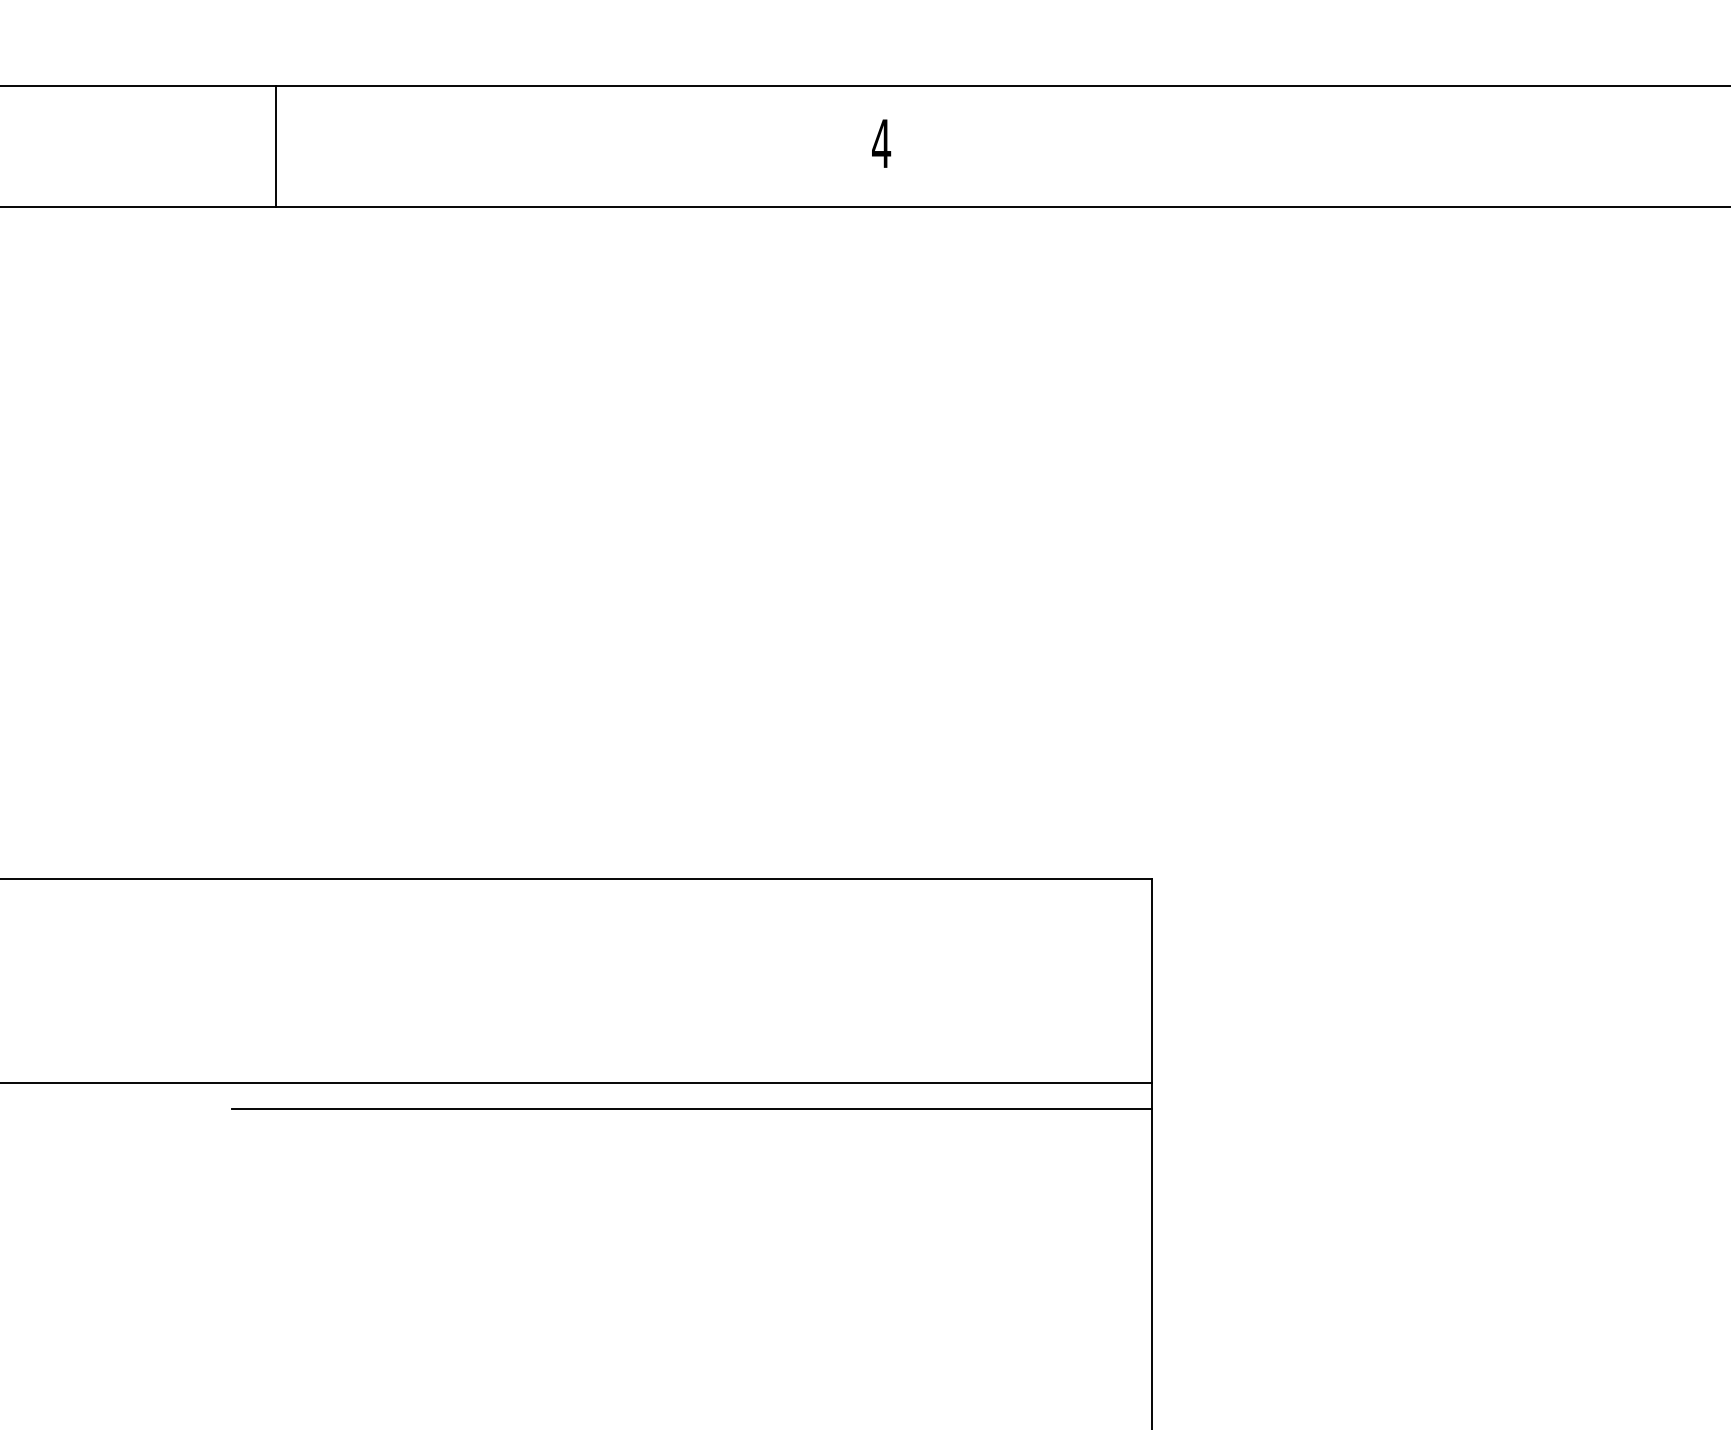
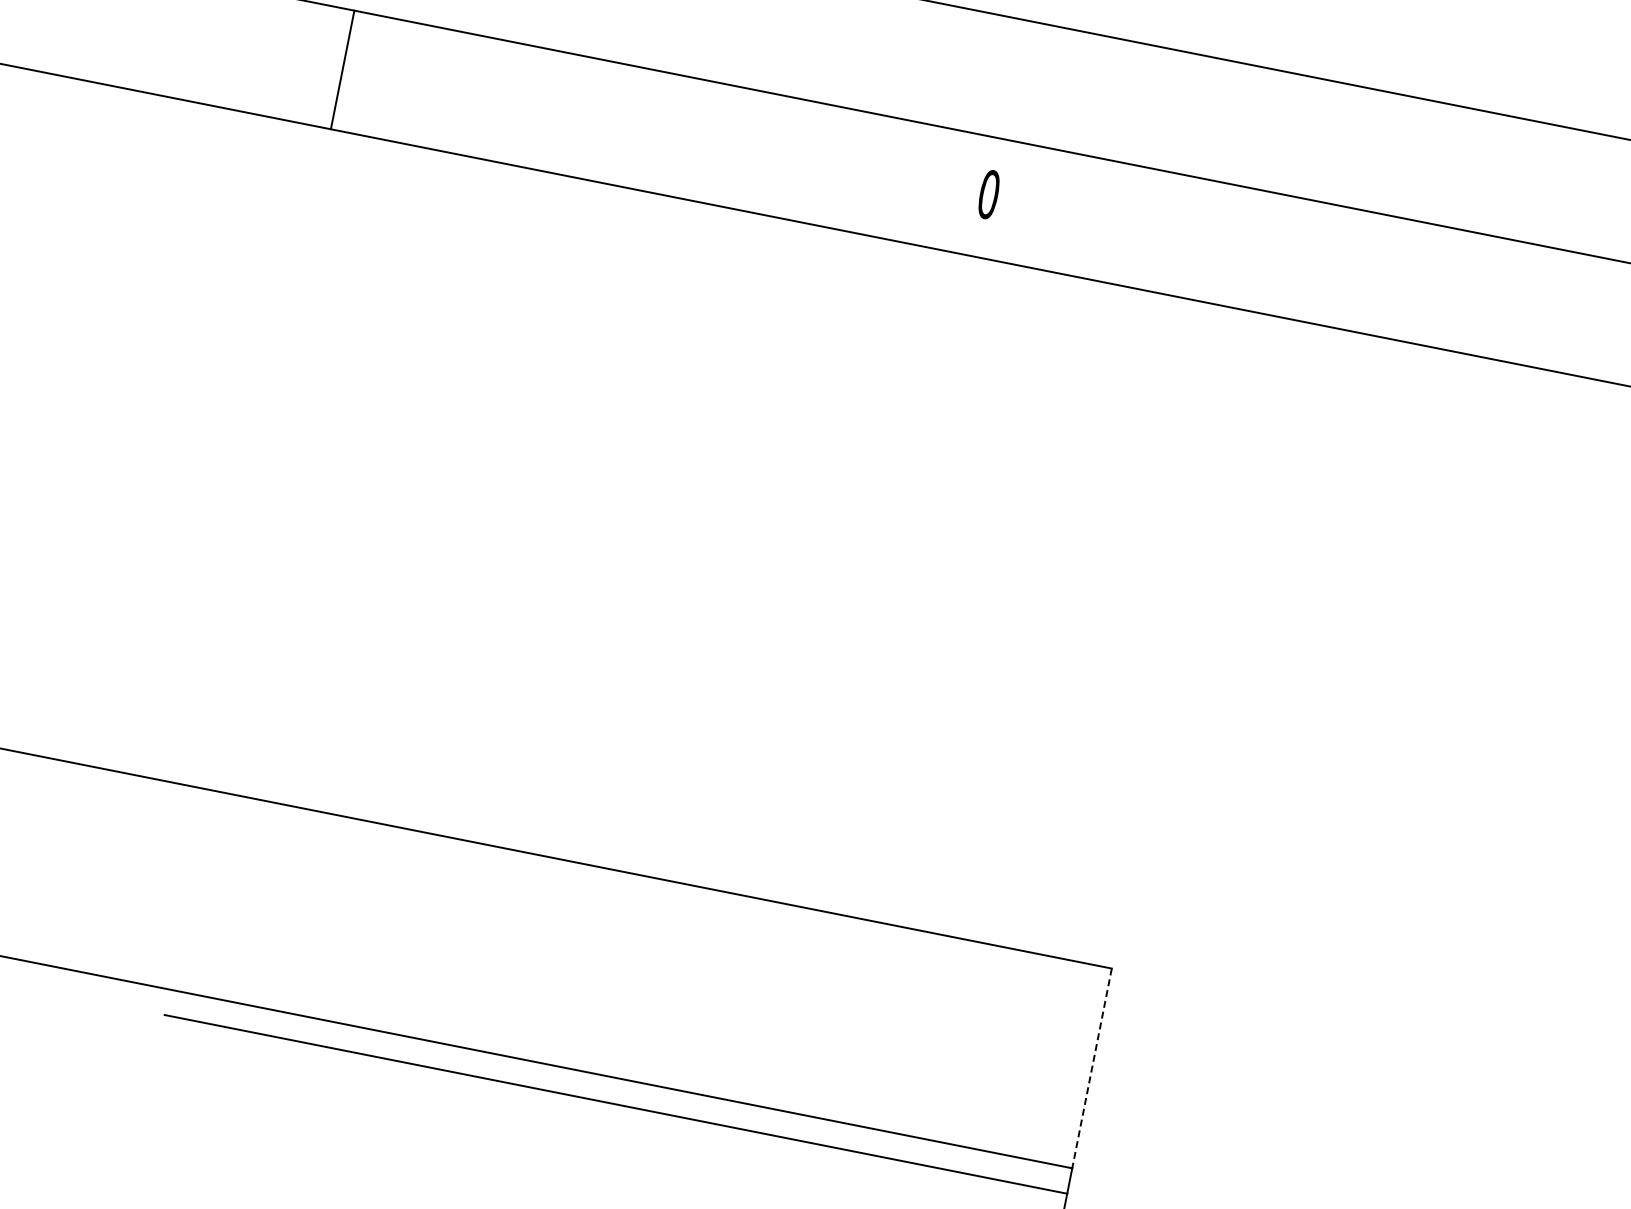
text: (881, 143) -> (988, 194), 4 -> 0
line: (276, 146) -> (342, 69), moved
line: (1152, 980) -> (1092, 1068), solid -> dashed

